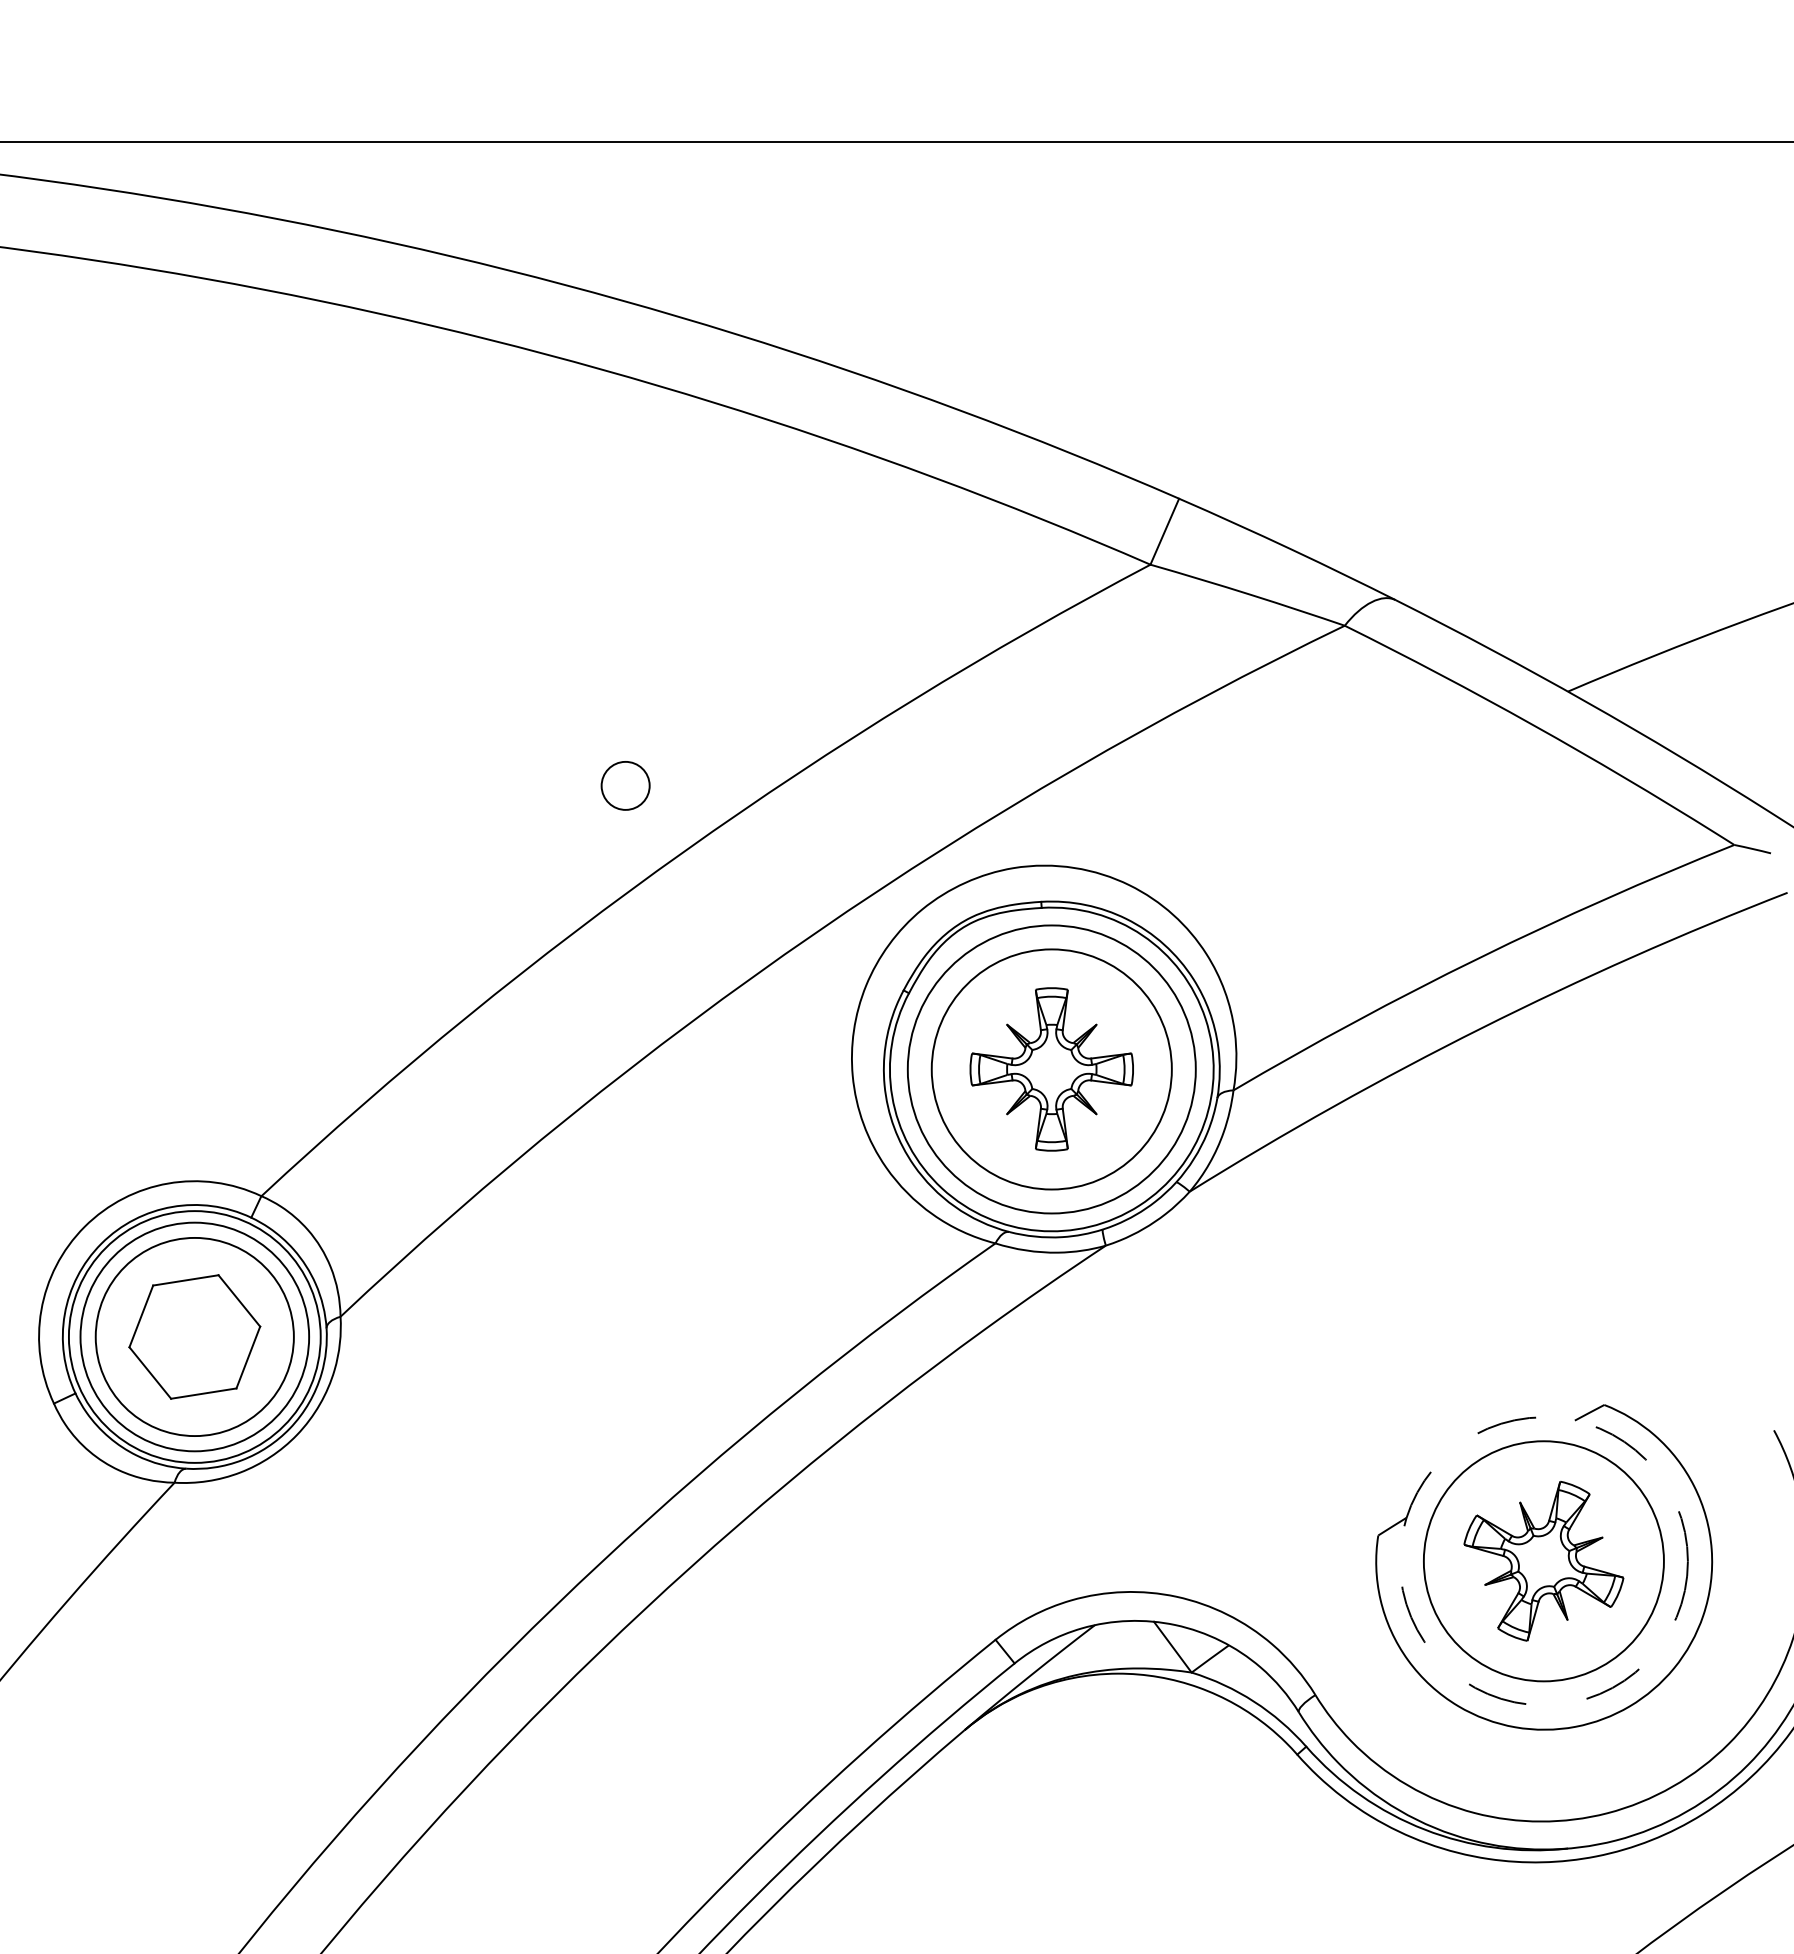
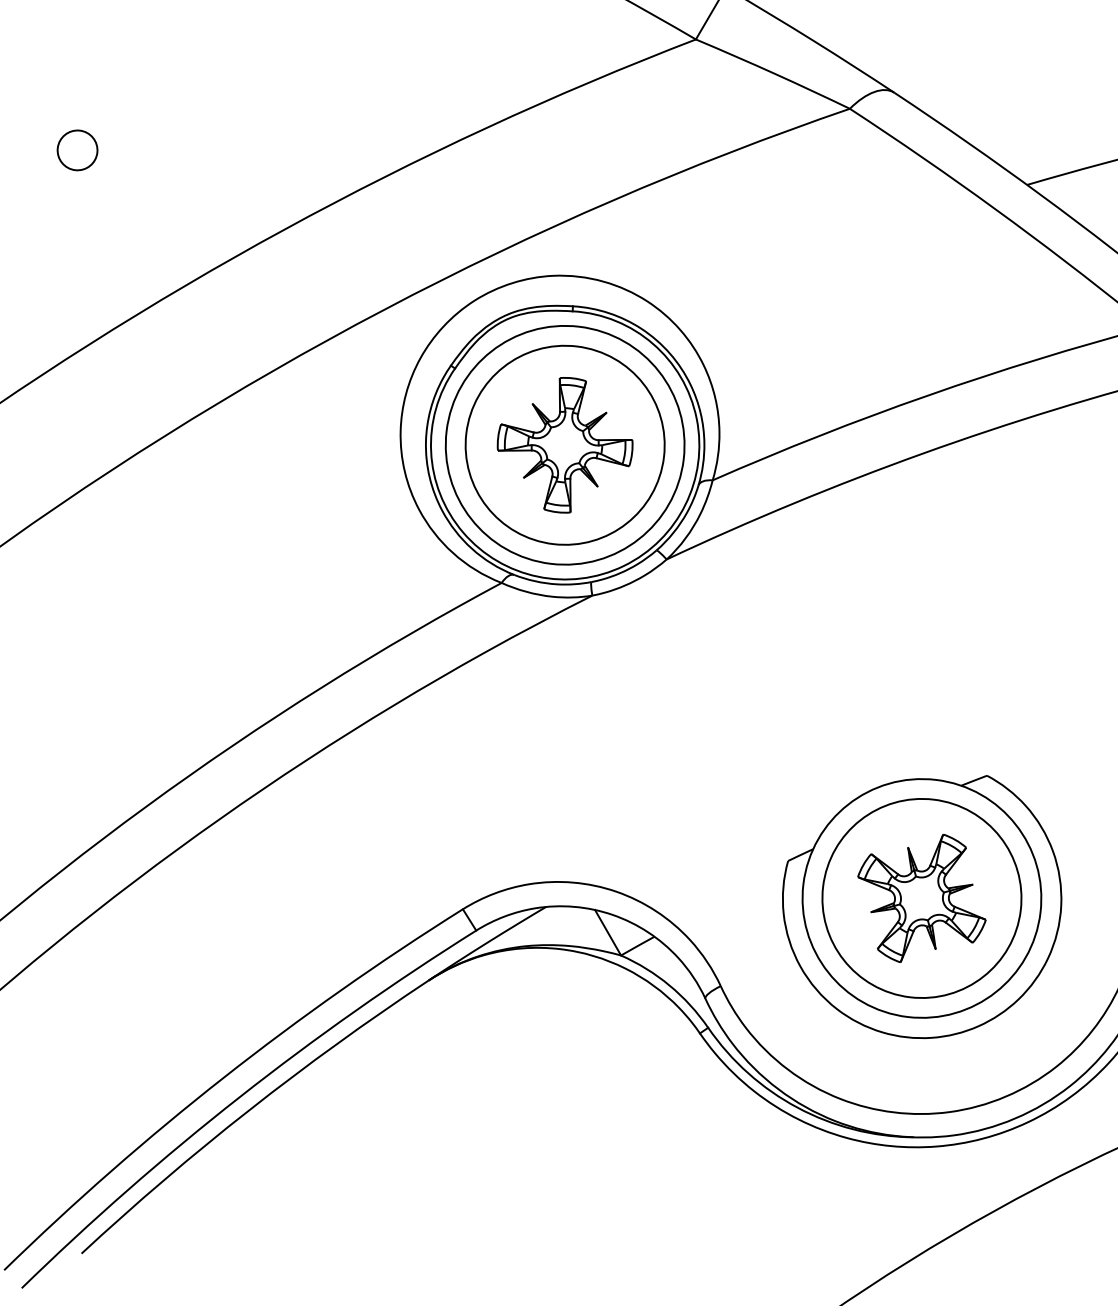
part: (625, 785) -> (77, 150), moved
circle: (1543, 1561) -> (921, 898), dashed -> solid

